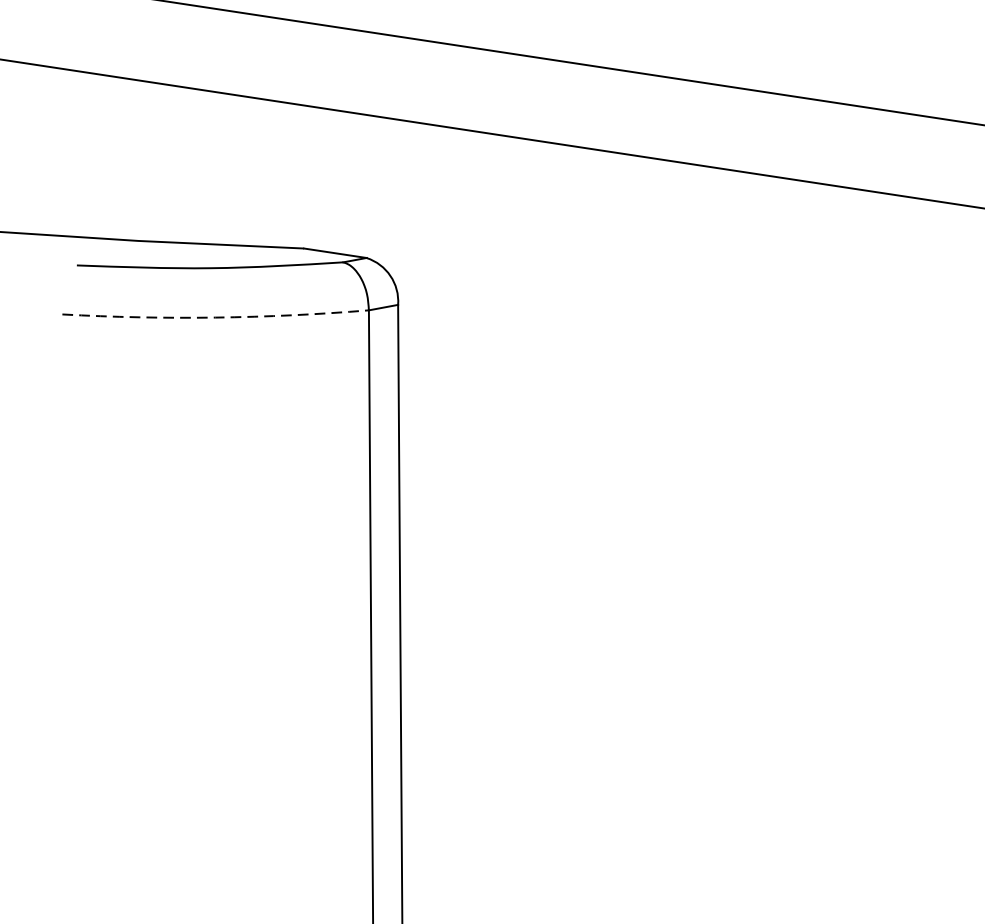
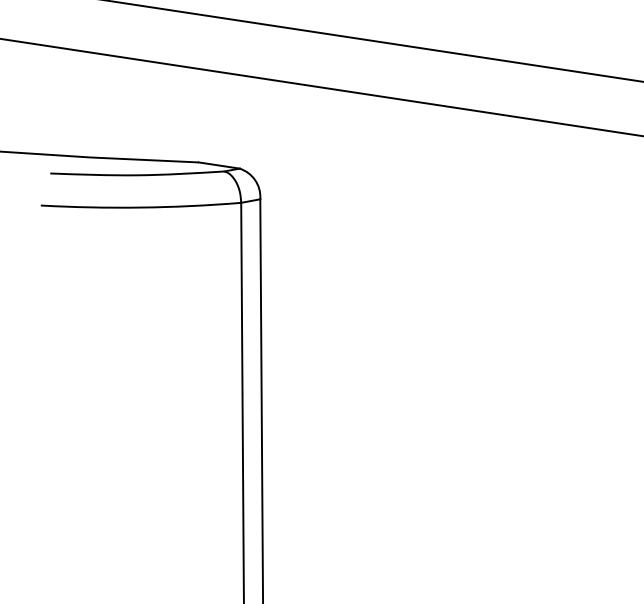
arc: (216, 317) -> (141, 207), dashed -> solid

